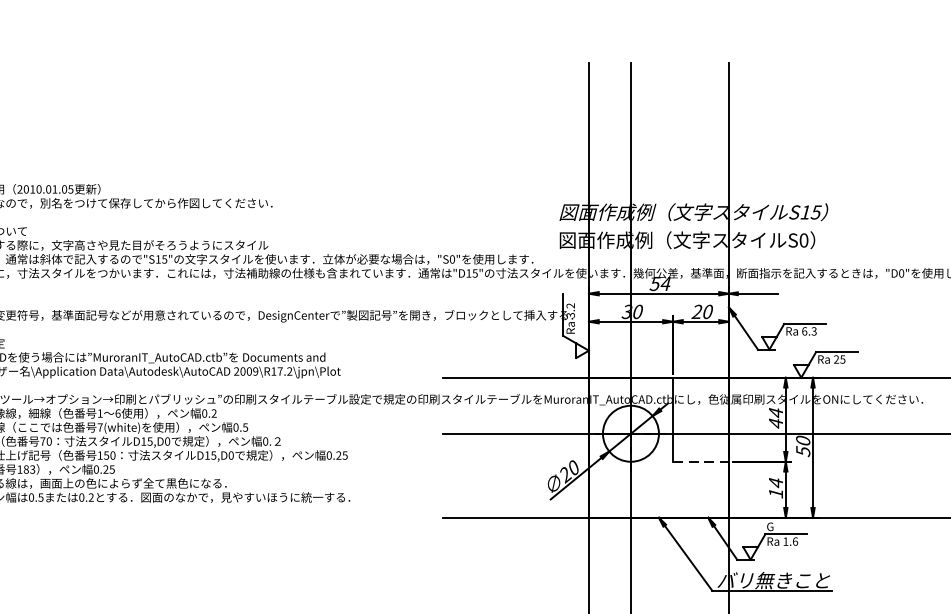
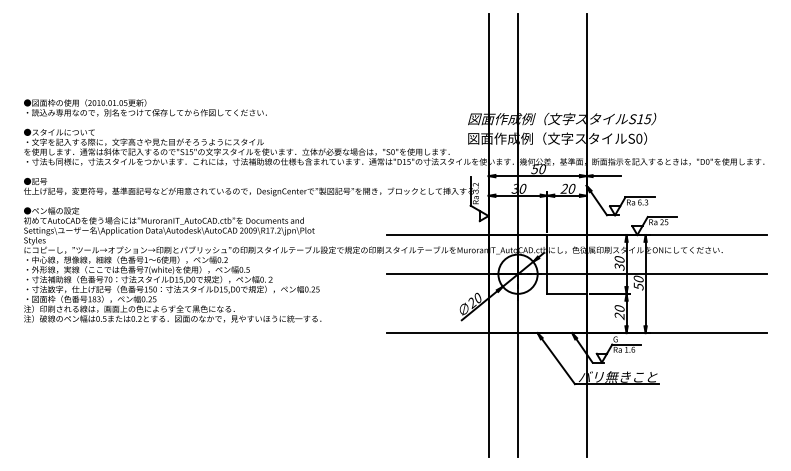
text: (665, 284) -> (542, 169), 54 -> 50
text: (775, 418) -> (619, 263), 44 -> 30
line: (701, 461) -> (567, 293), dashed -> solid
text: (775, 488) -> (619, 312), 14 -> 20

